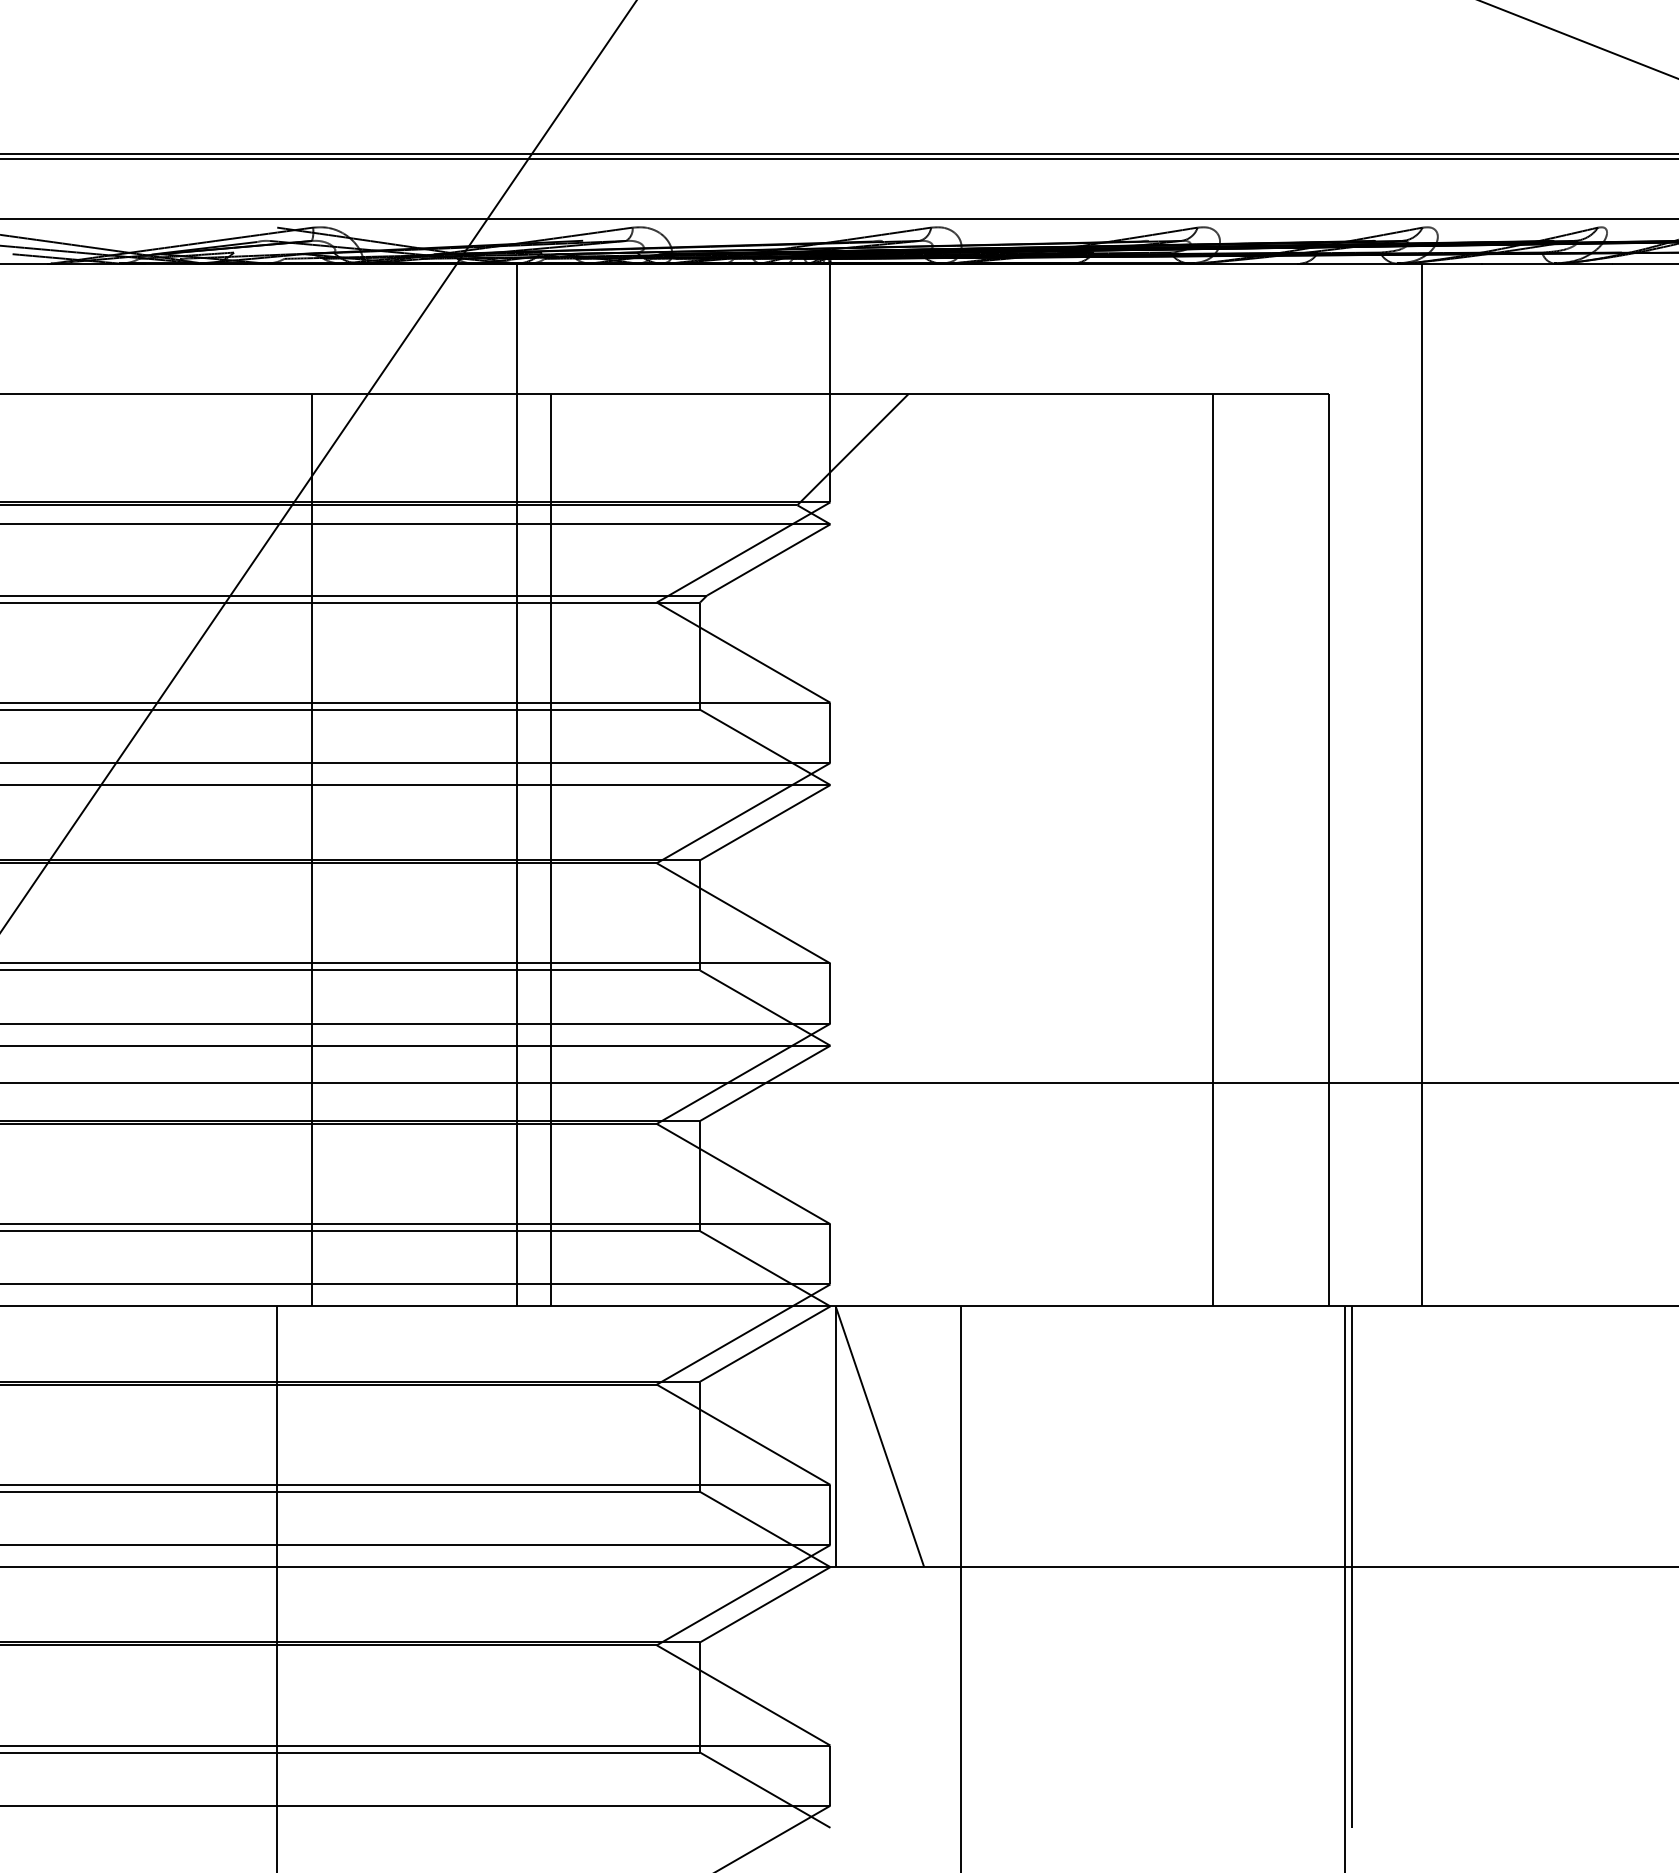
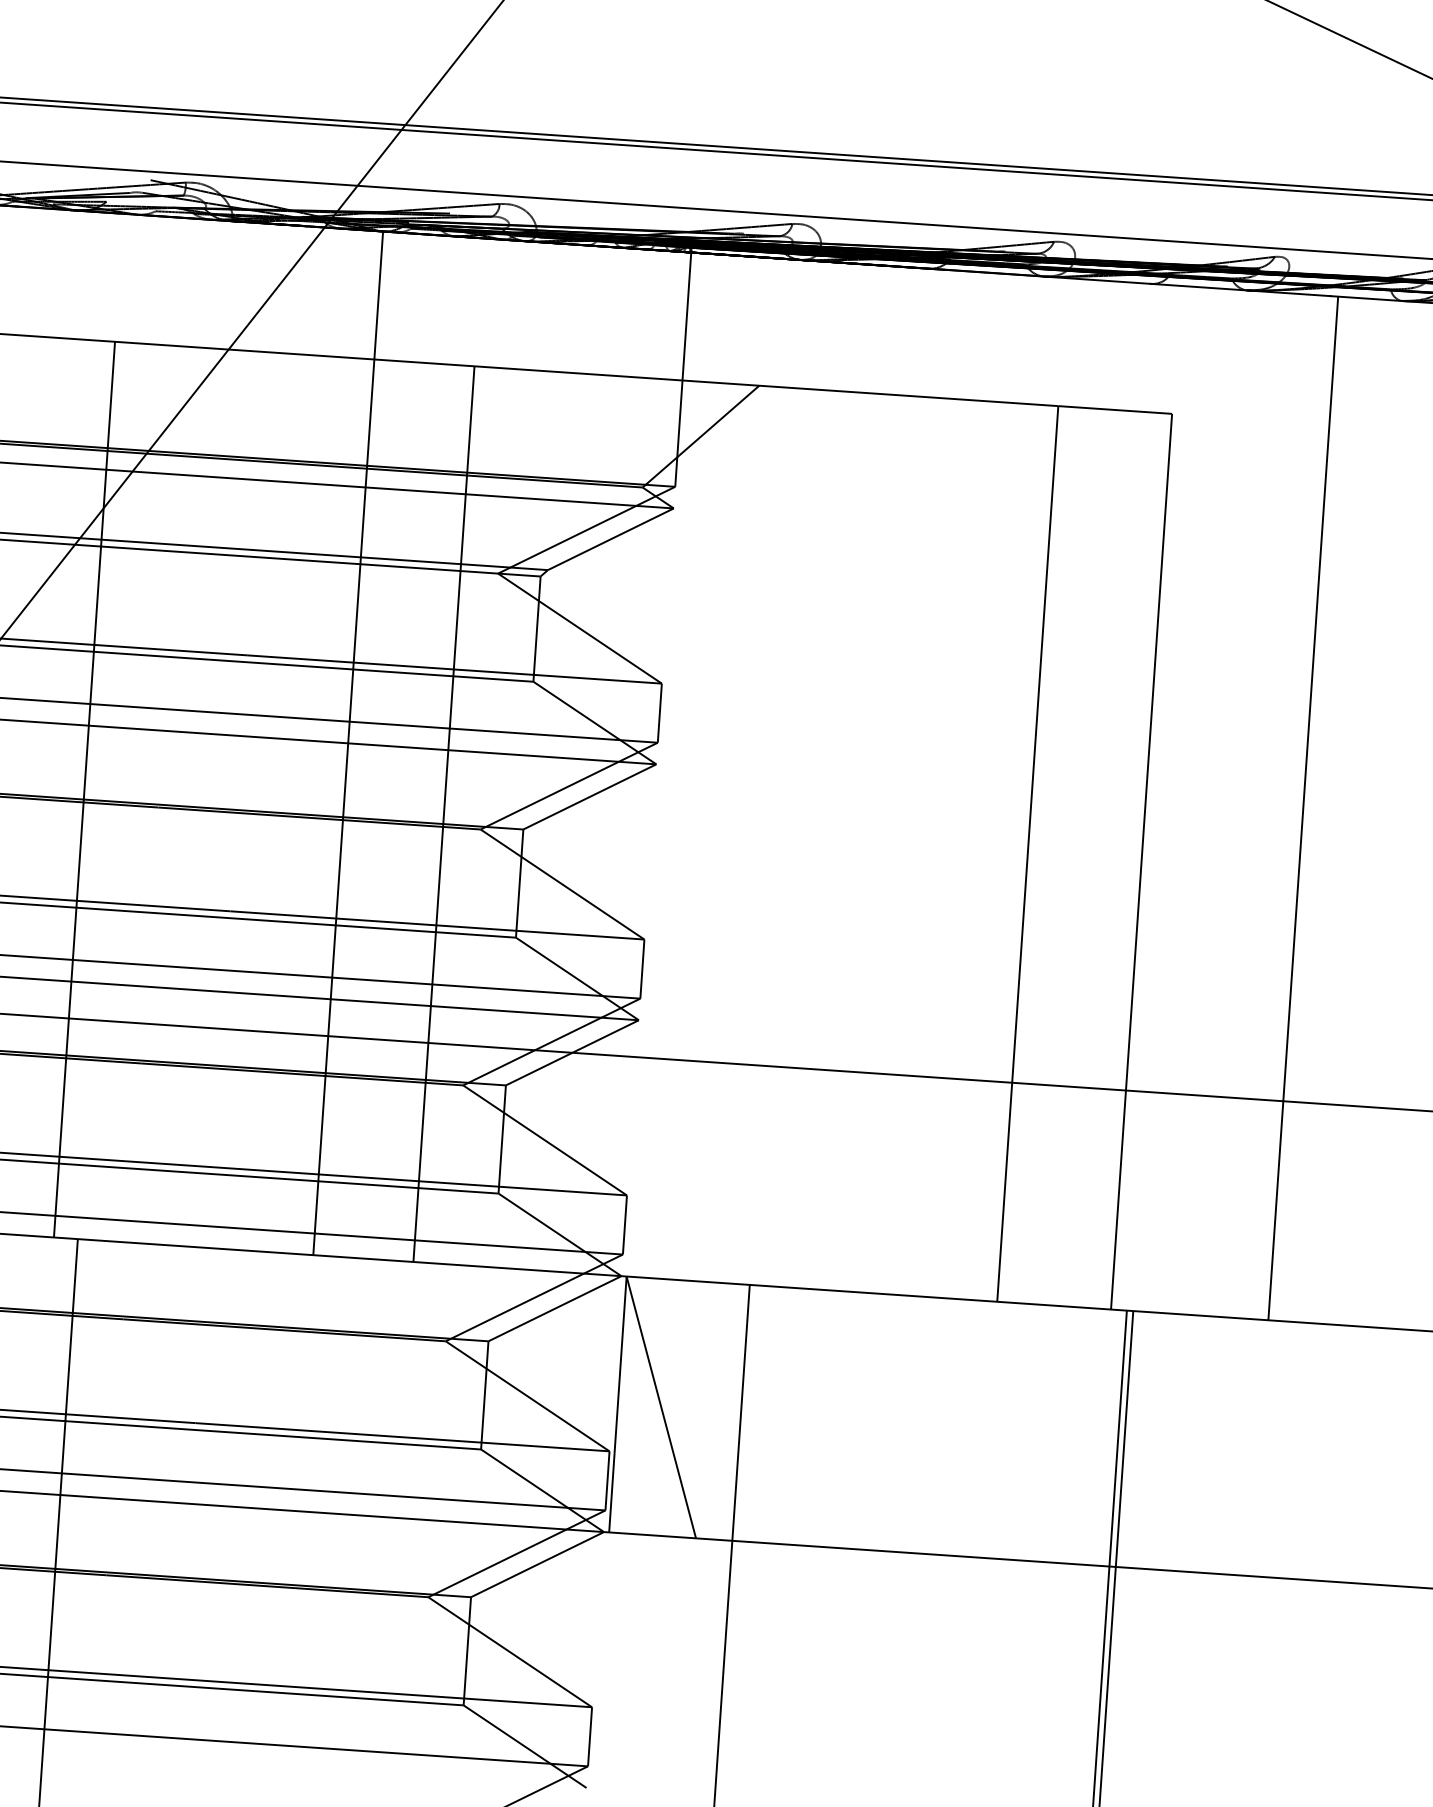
line: (1422, 784) -> (1303, 807), moved
line: (312, 849) -> (84, 788), moved
line: (550, 849) -> (443, 813), moved

